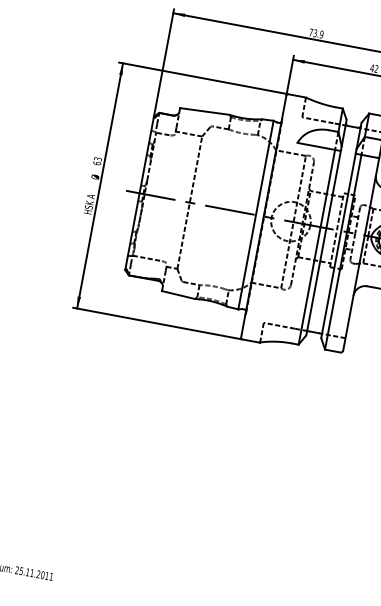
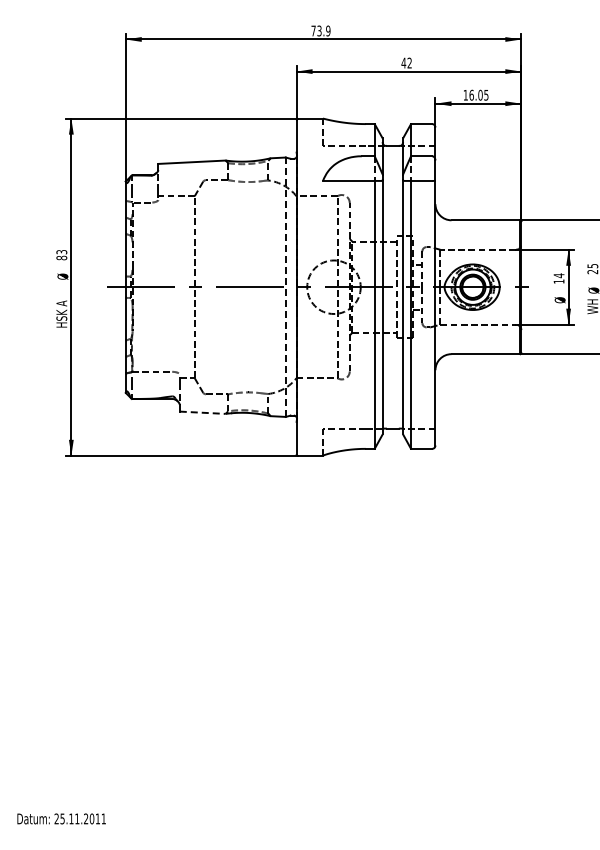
text: (96, 162) -> (61, 257), 63 -> 83
line: (255, 215) -> (285, 287), solid -> dashed
line: (178, 294) -> (202, 412), solid -> dashed

